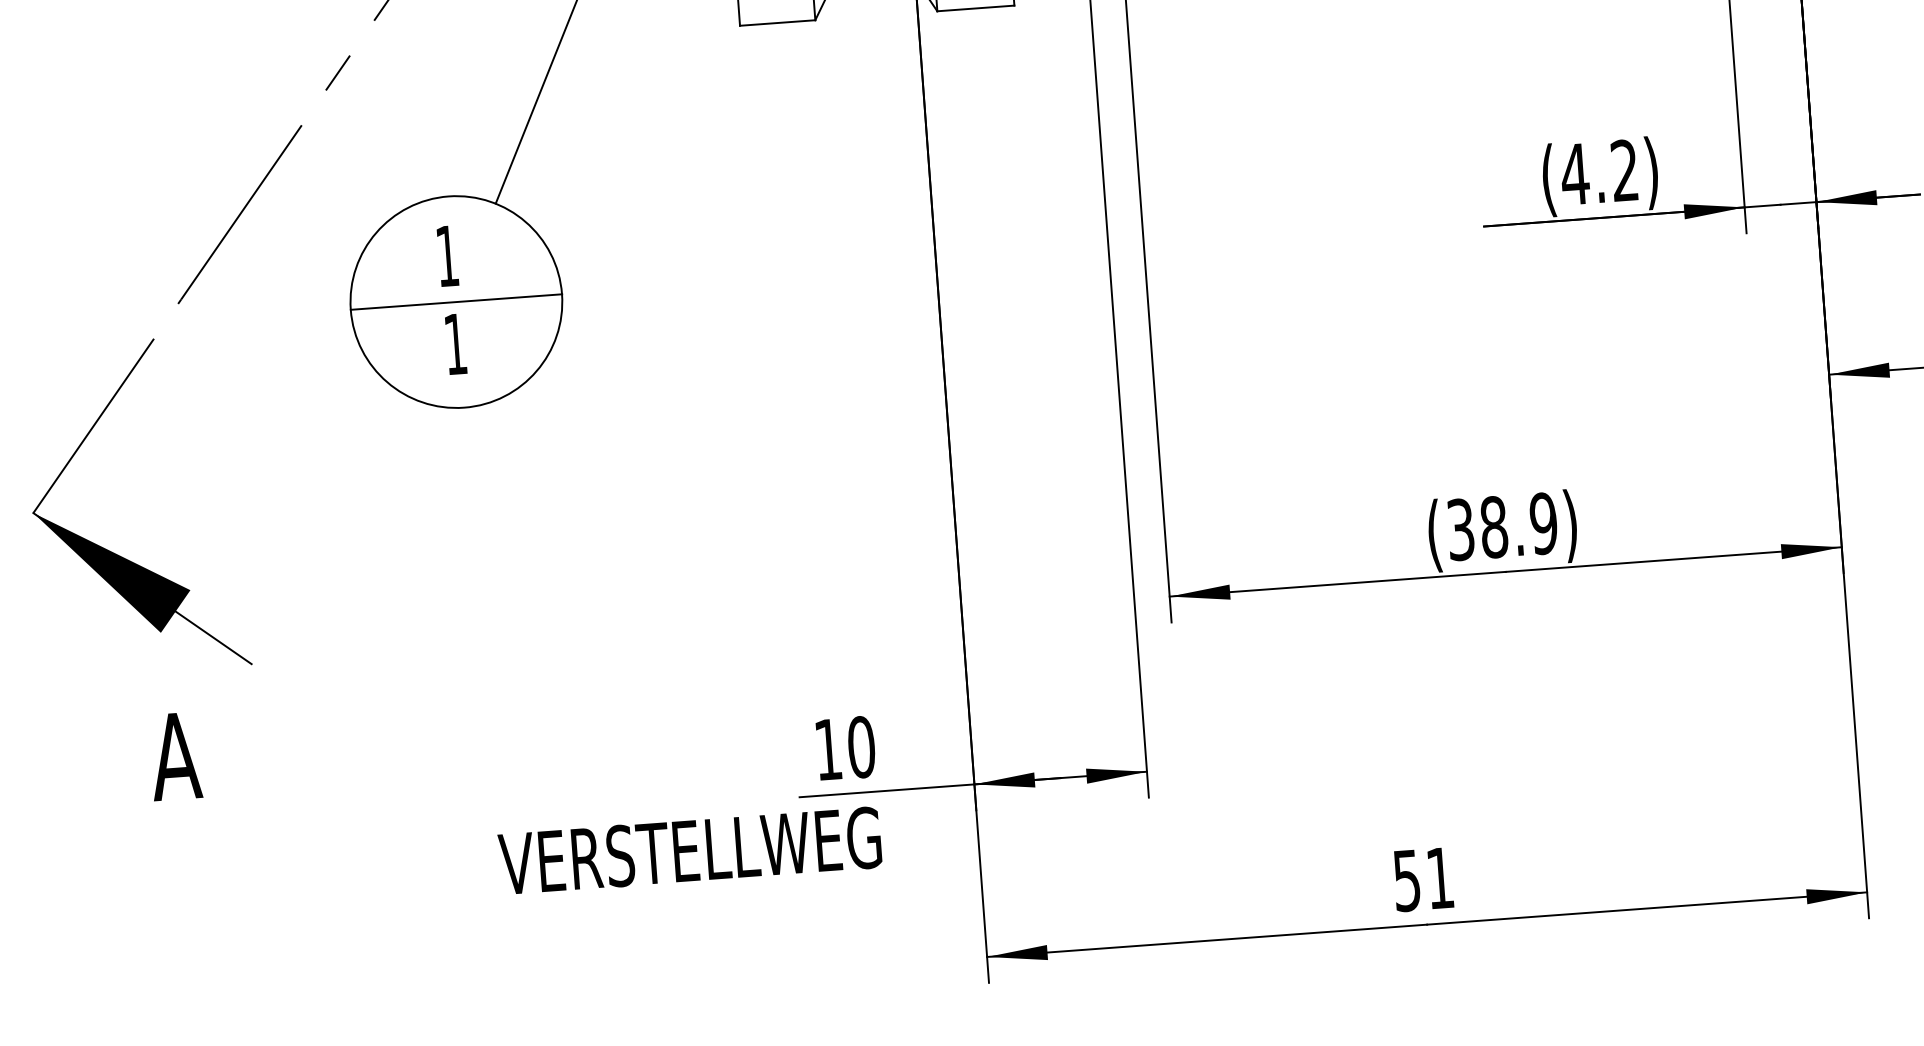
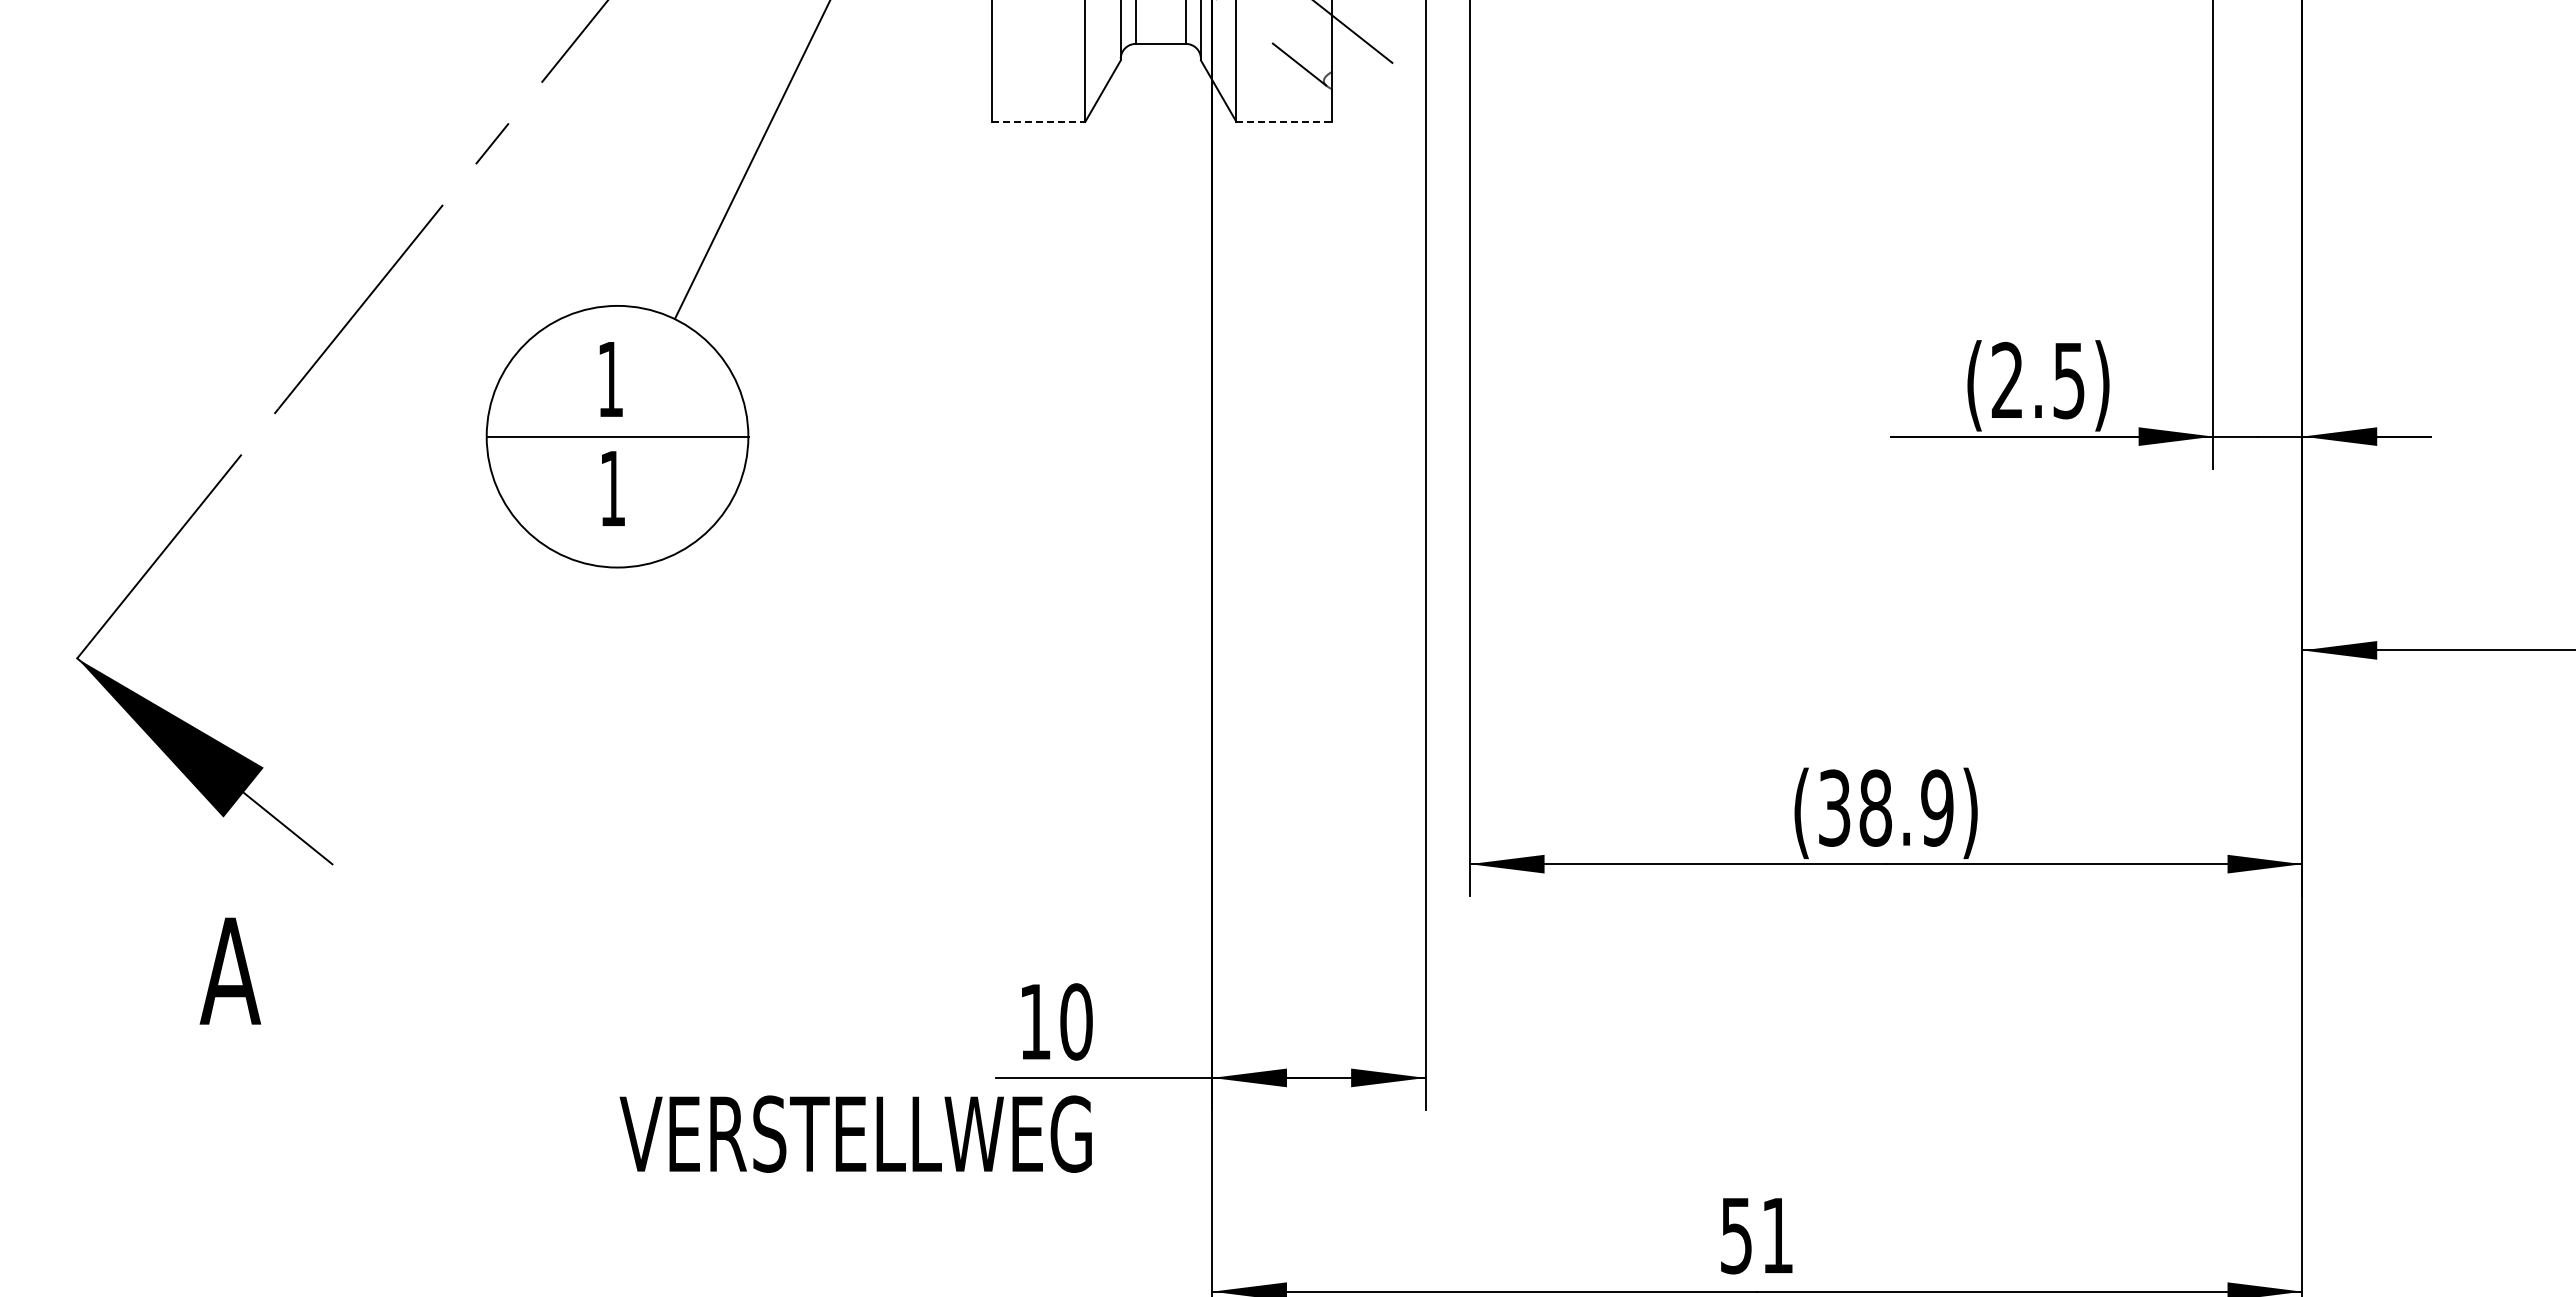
line: (976, 8) -> (1284, 121), solid -> dashed
line: (777, 22) -> (1038, 121), solid -> dashed
text: (1599, 172) -> (2037, 380), (4.2) -> (2.5)

